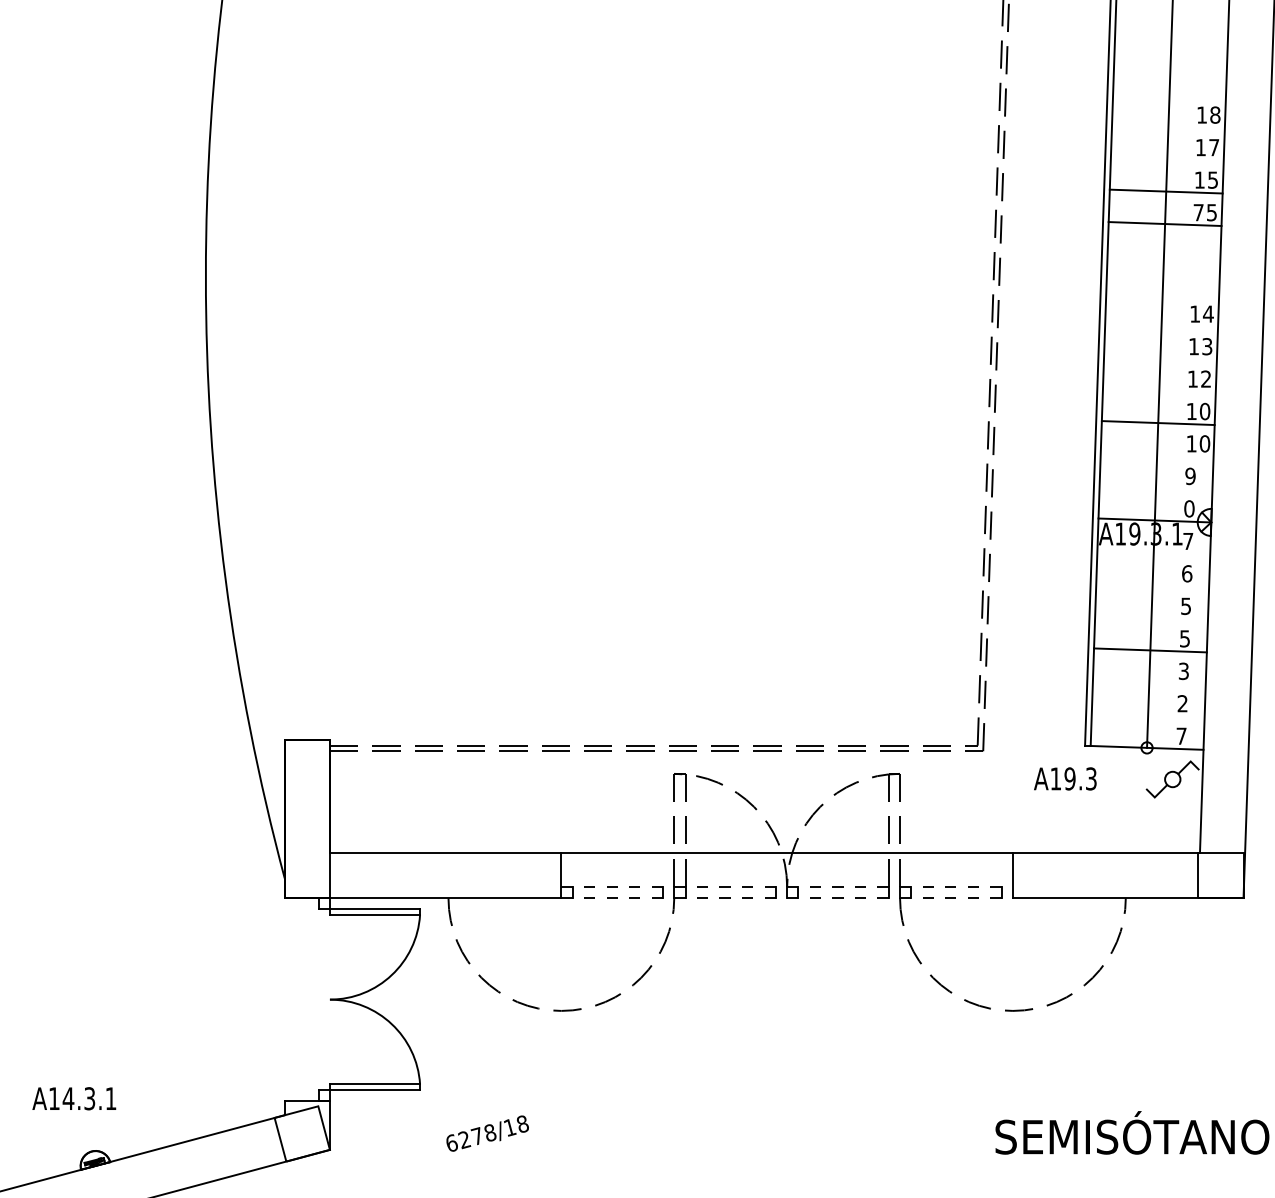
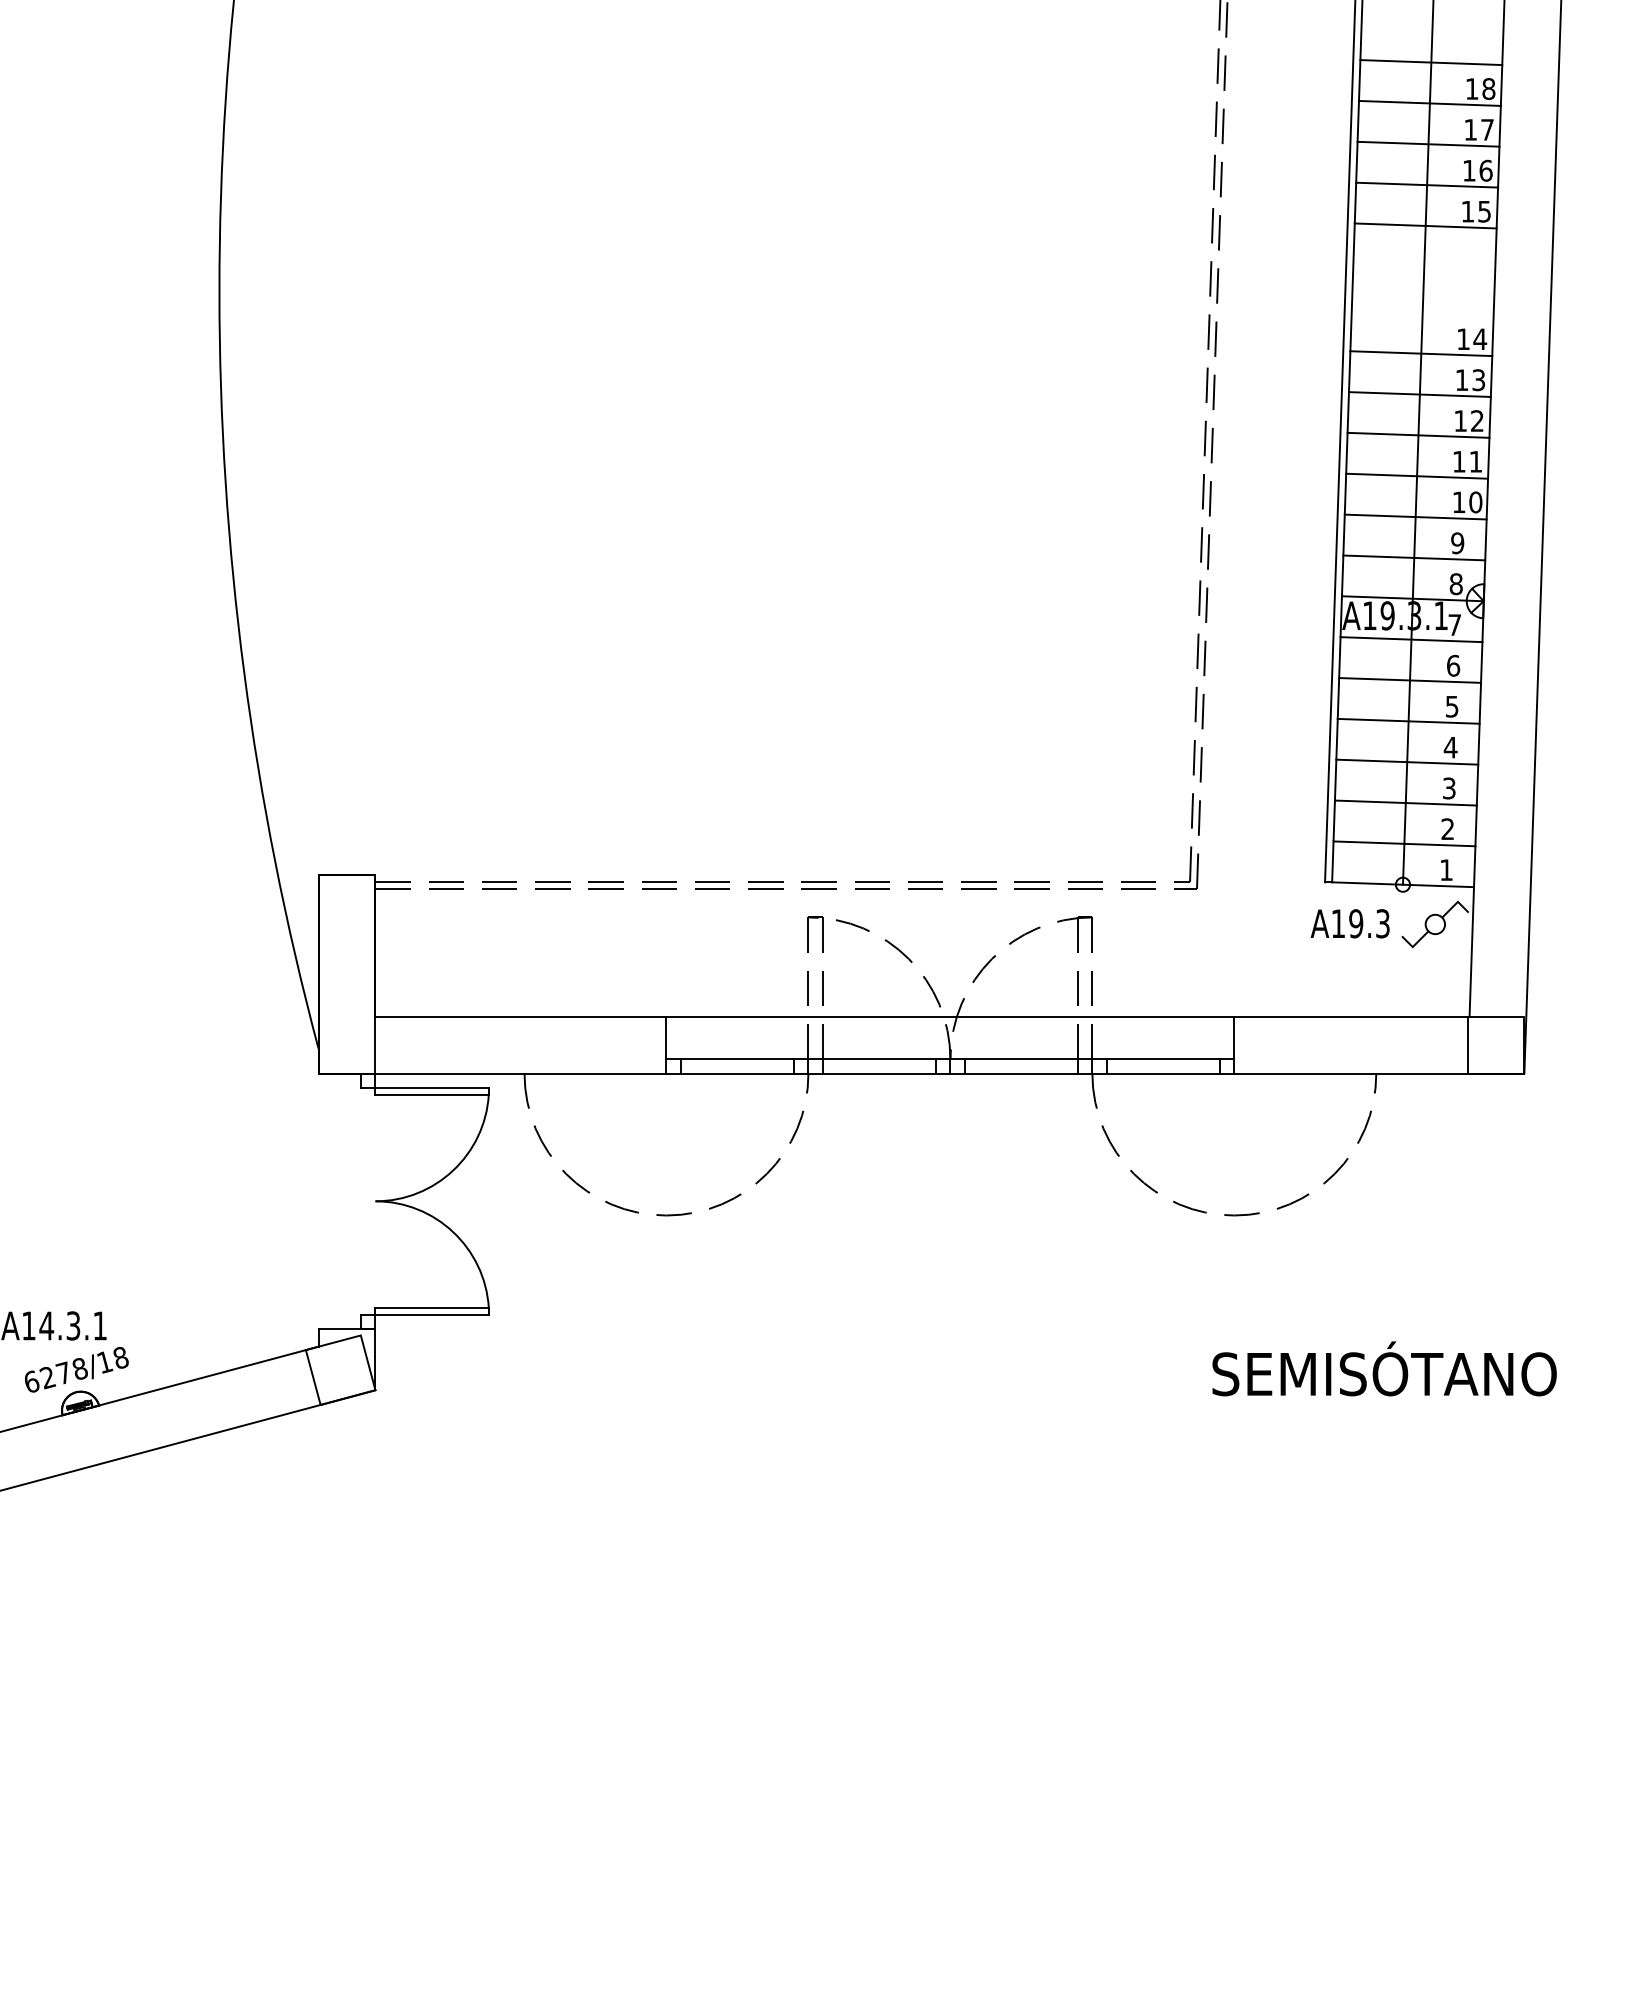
line: (1169, 94) -> (1431, 62), added
line: (1168, 125) -> (1429, 102), added
line: (1167, 158) -> (1428, 143), added
text: (1212, 179) -> (1485, 170), 15 -> 16
text: (1198, 212) -> (1467, 211), 75 -> 15
line: (1161, 325) -> (1421, 353), added
line: (1160, 358) -> (1419, 394), added
line: (1159, 389) -> (1418, 434), added
text: (1204, 411) -> (1475, 461), 10 -> 11
line: (1156, 455) -> (1415, 516), added
line: (1156, 487) -> (1414, 557), added
text: (1188, 508) -> (1455, 583), 0 -> 8
line: (1153, 552) -> (1411, 639), added
line: (1153, 585) -> (1410, 680), added
line: (1151, 617) -> (1408, 720), added
text: (1184, 638) -> (1450, 747), 5 -> 4
line: (1149, 682) -> (1405, 802), added
line: (1148, 715) -> (1404, 843), added
text: (1181, 735) -> (1446, 869), 7 -> 1
text: (1064, 778) -> (1349, 923), moved
line: (787, 886) -> (950, 1059), dashed -> solid
line: (787, 897) -> (950, 1073), dashed -> solid
text: (487, 1133) -> (76, 1369), moved

